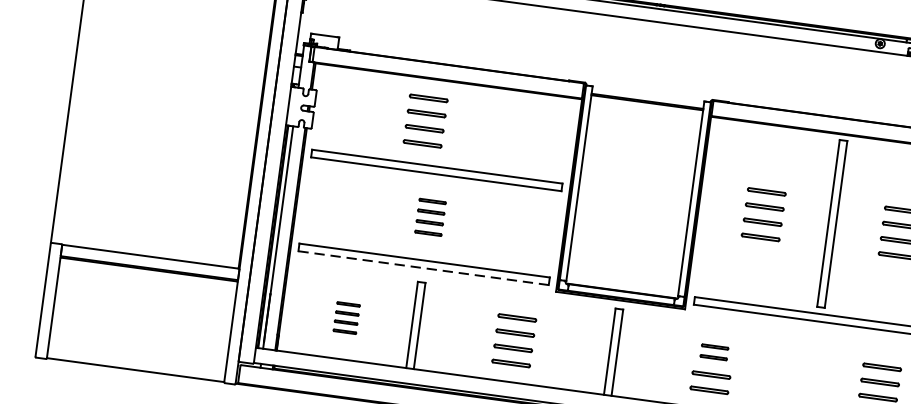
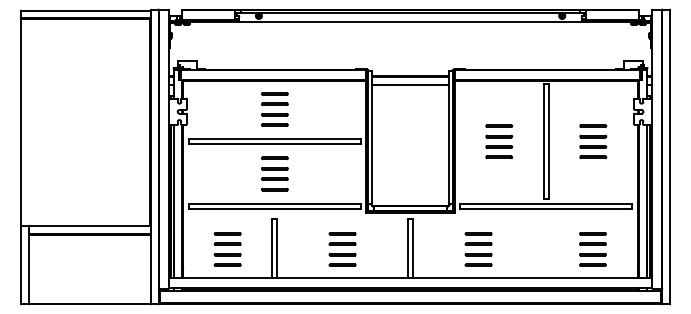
line: (645, 113) -> (410, 84), added
part: (425, 121) -> (274, 109), moved
part: (430, 216) -> (274, 173), size x1.43
line: (423, 267) -> (274, 208), dashed -> solid
part: (346, 318) -> (227, 249), size x1.67
part: (714, 351) -> (478, 238), size x1.43

